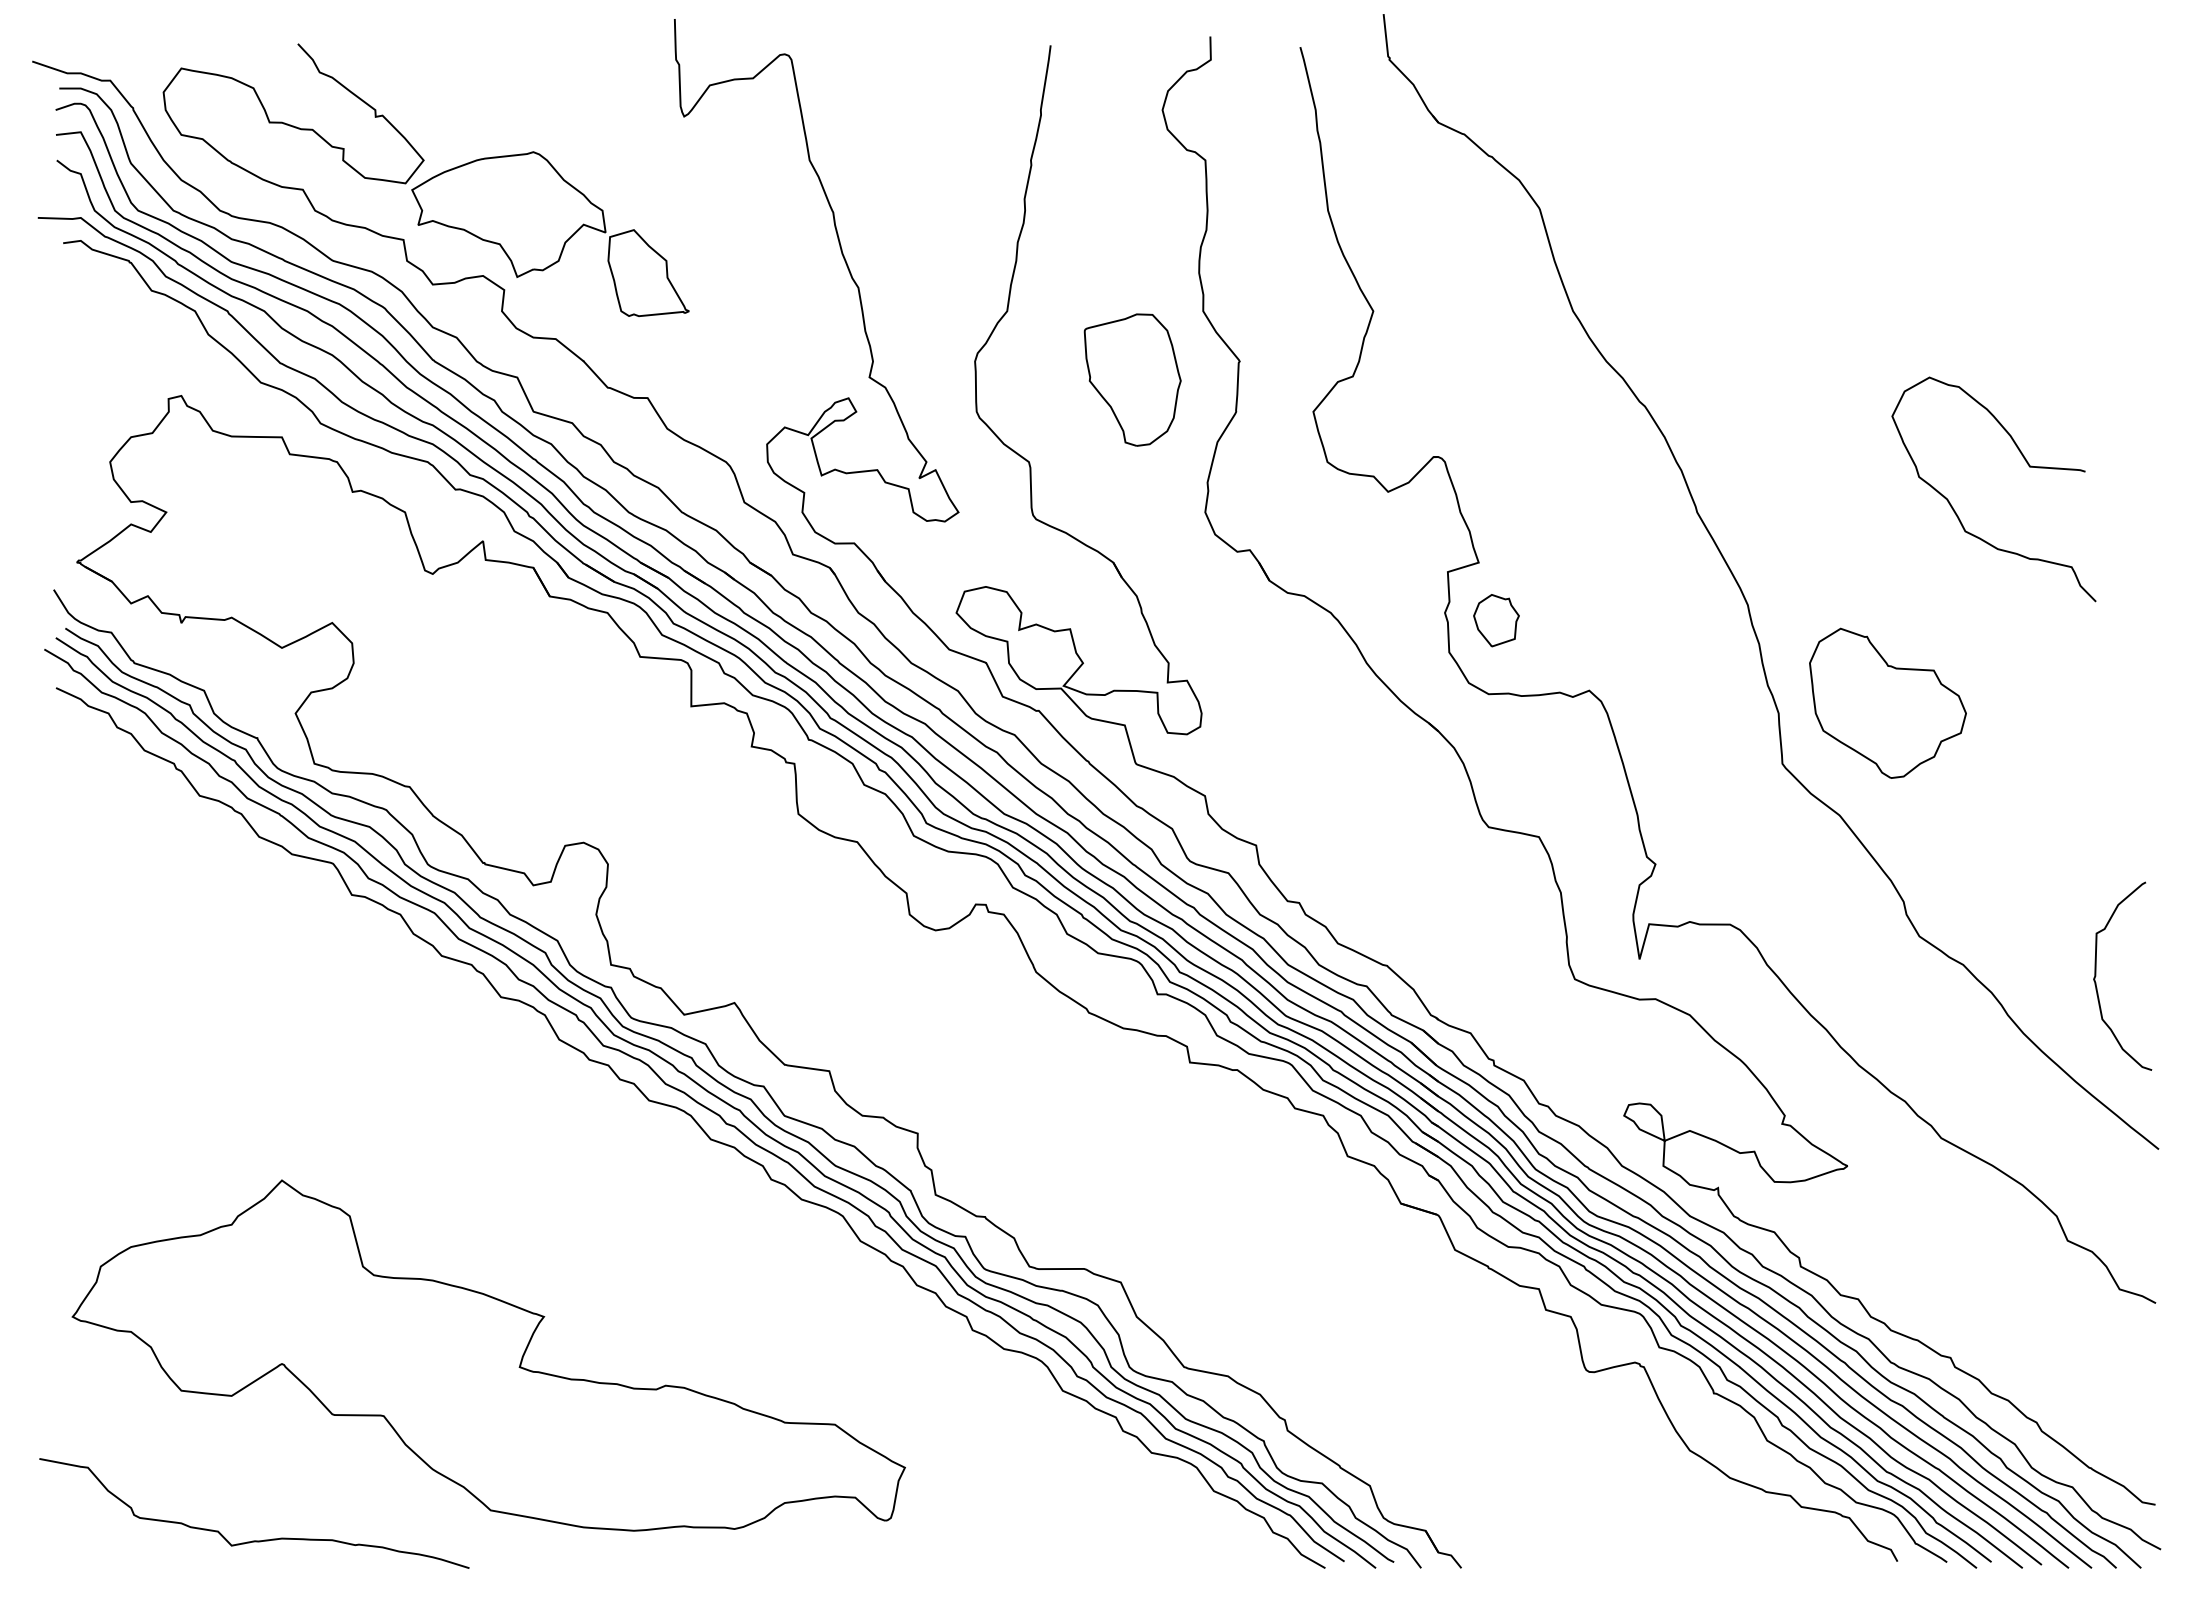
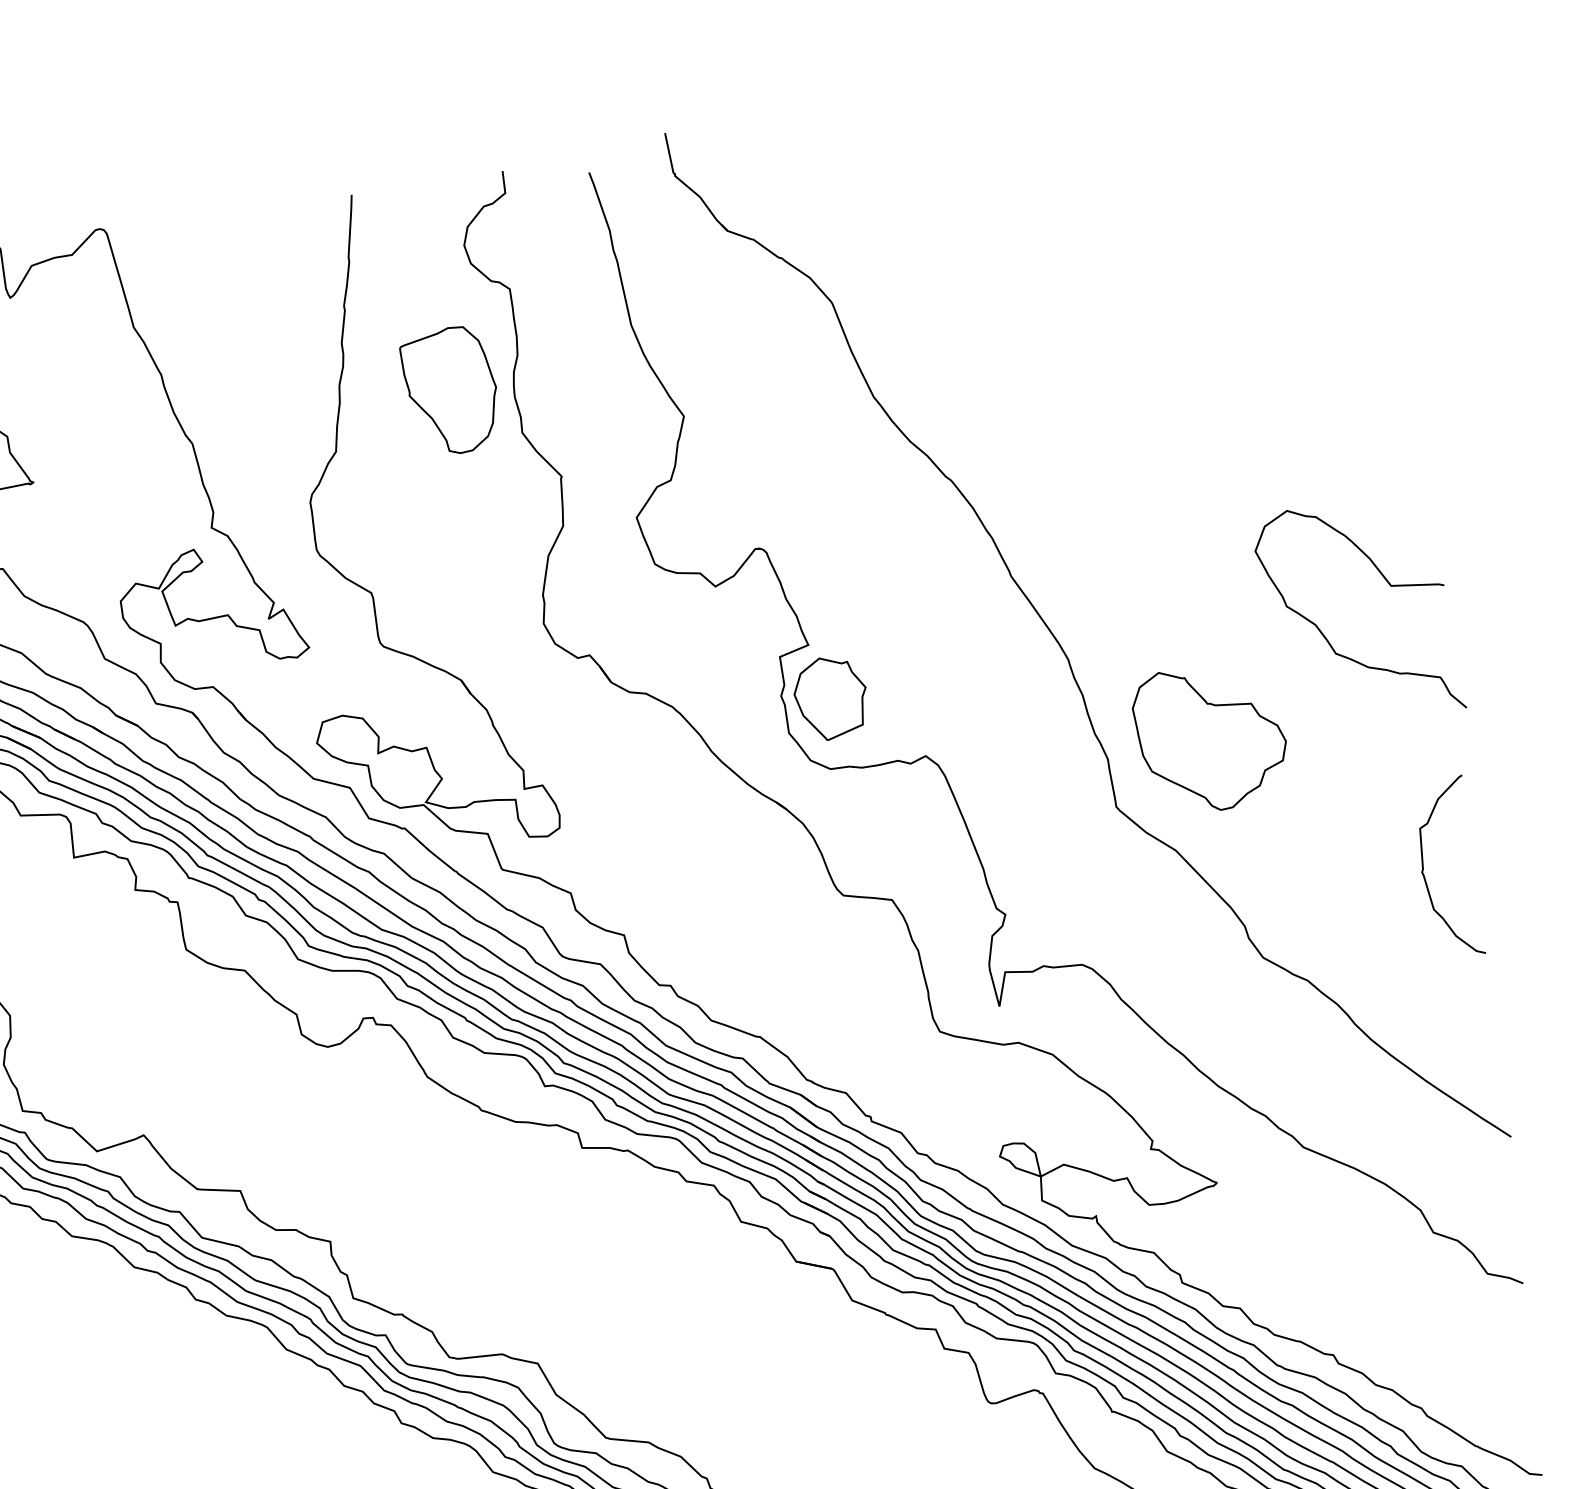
part: (1132, 379) -> (450, 390), moved
curve: (2028, 466) -> (1389, 585), moved
part: (1496, 620) -> (830, 698), size x1.67
curve: (2096, 975) -> (1424, 868), moved

